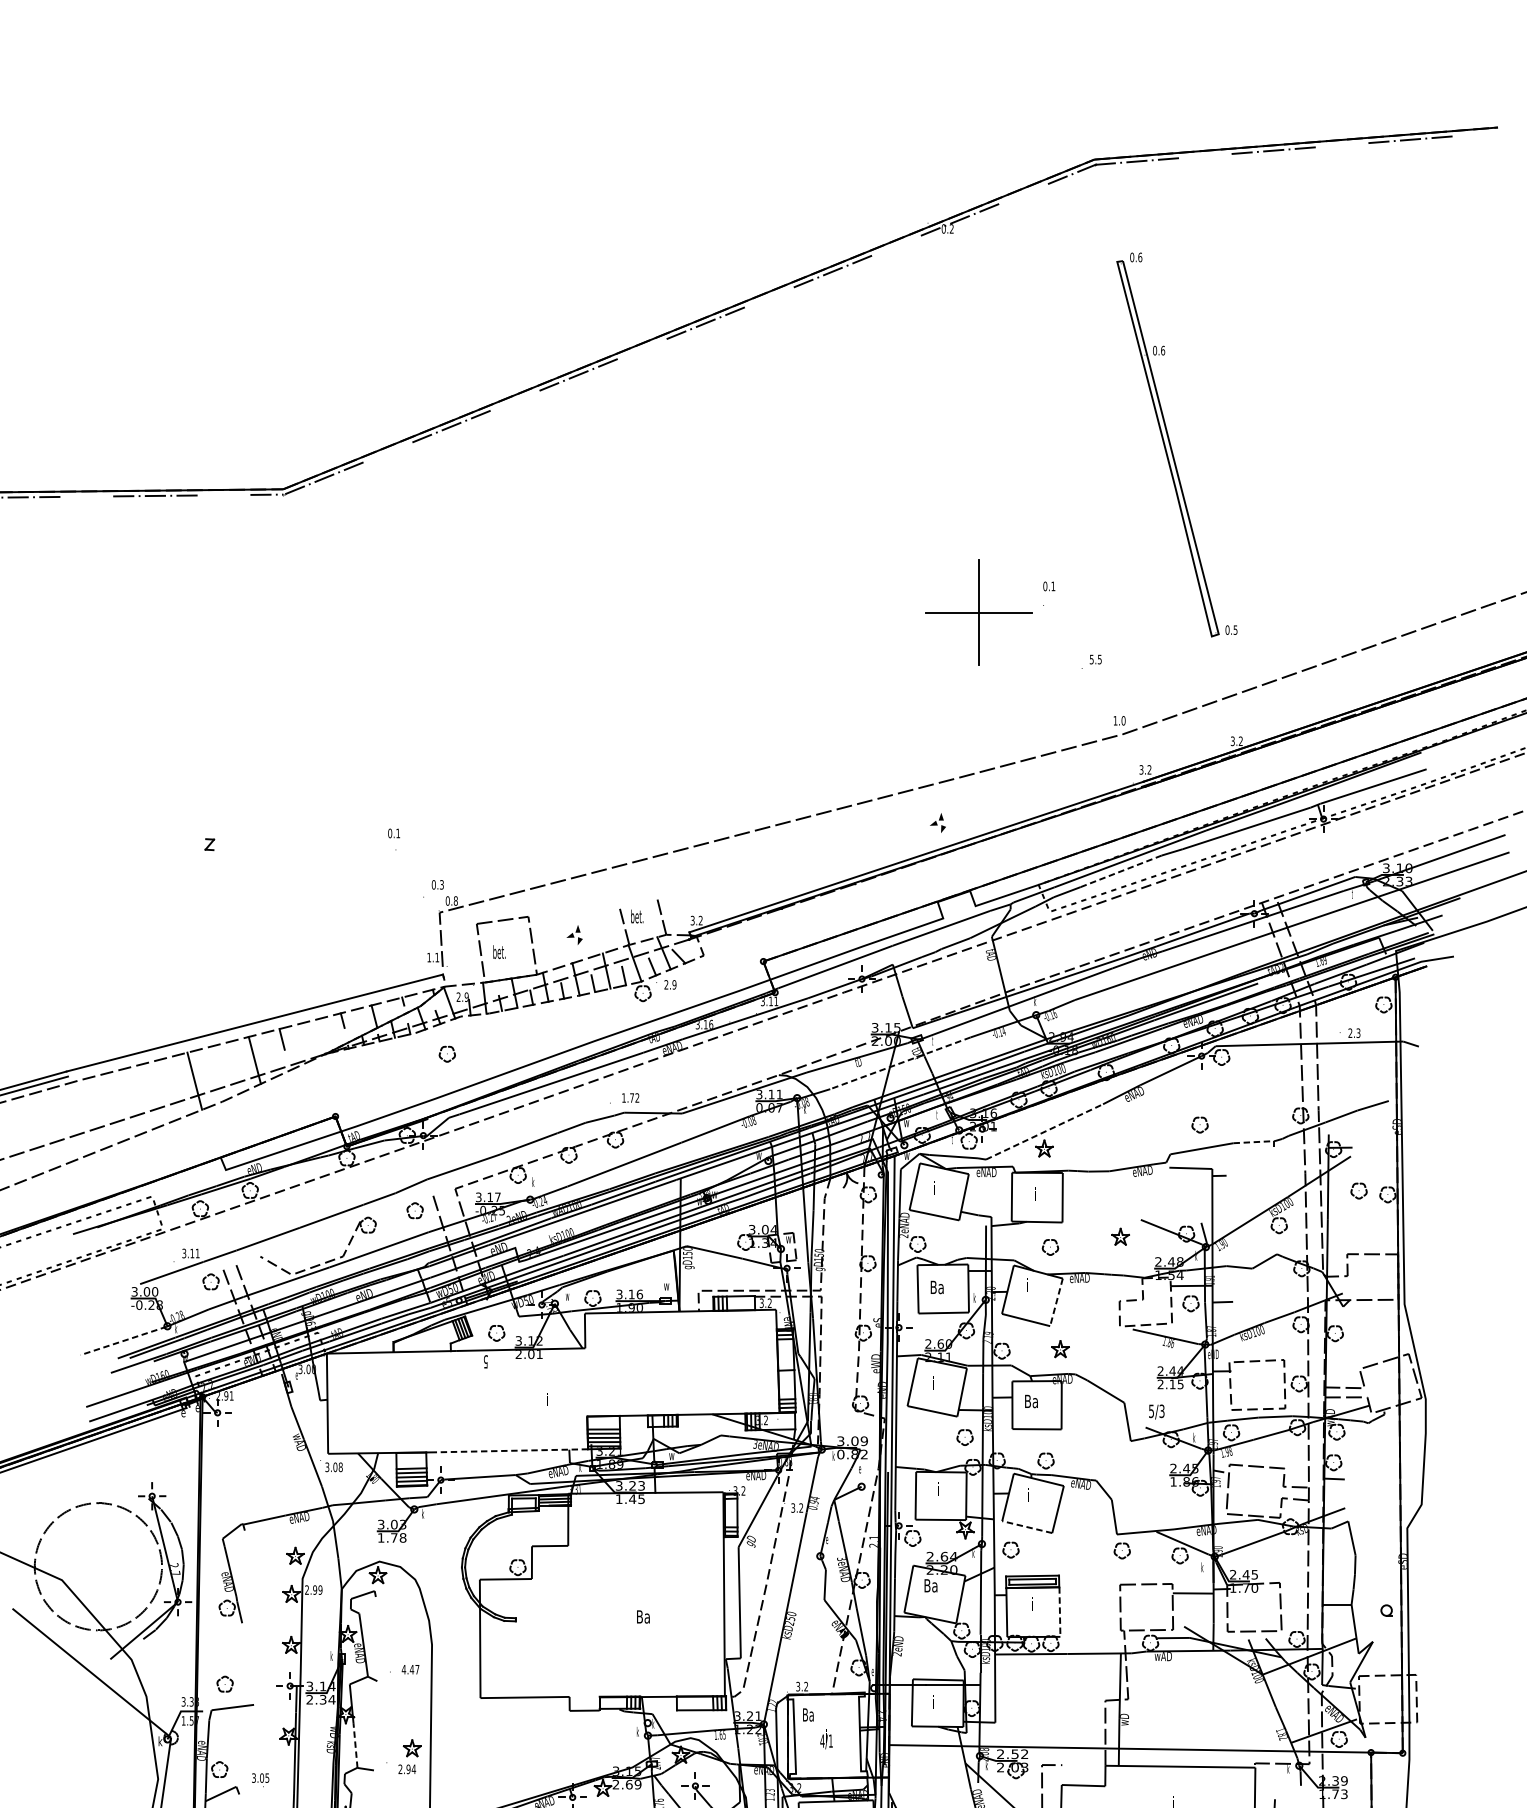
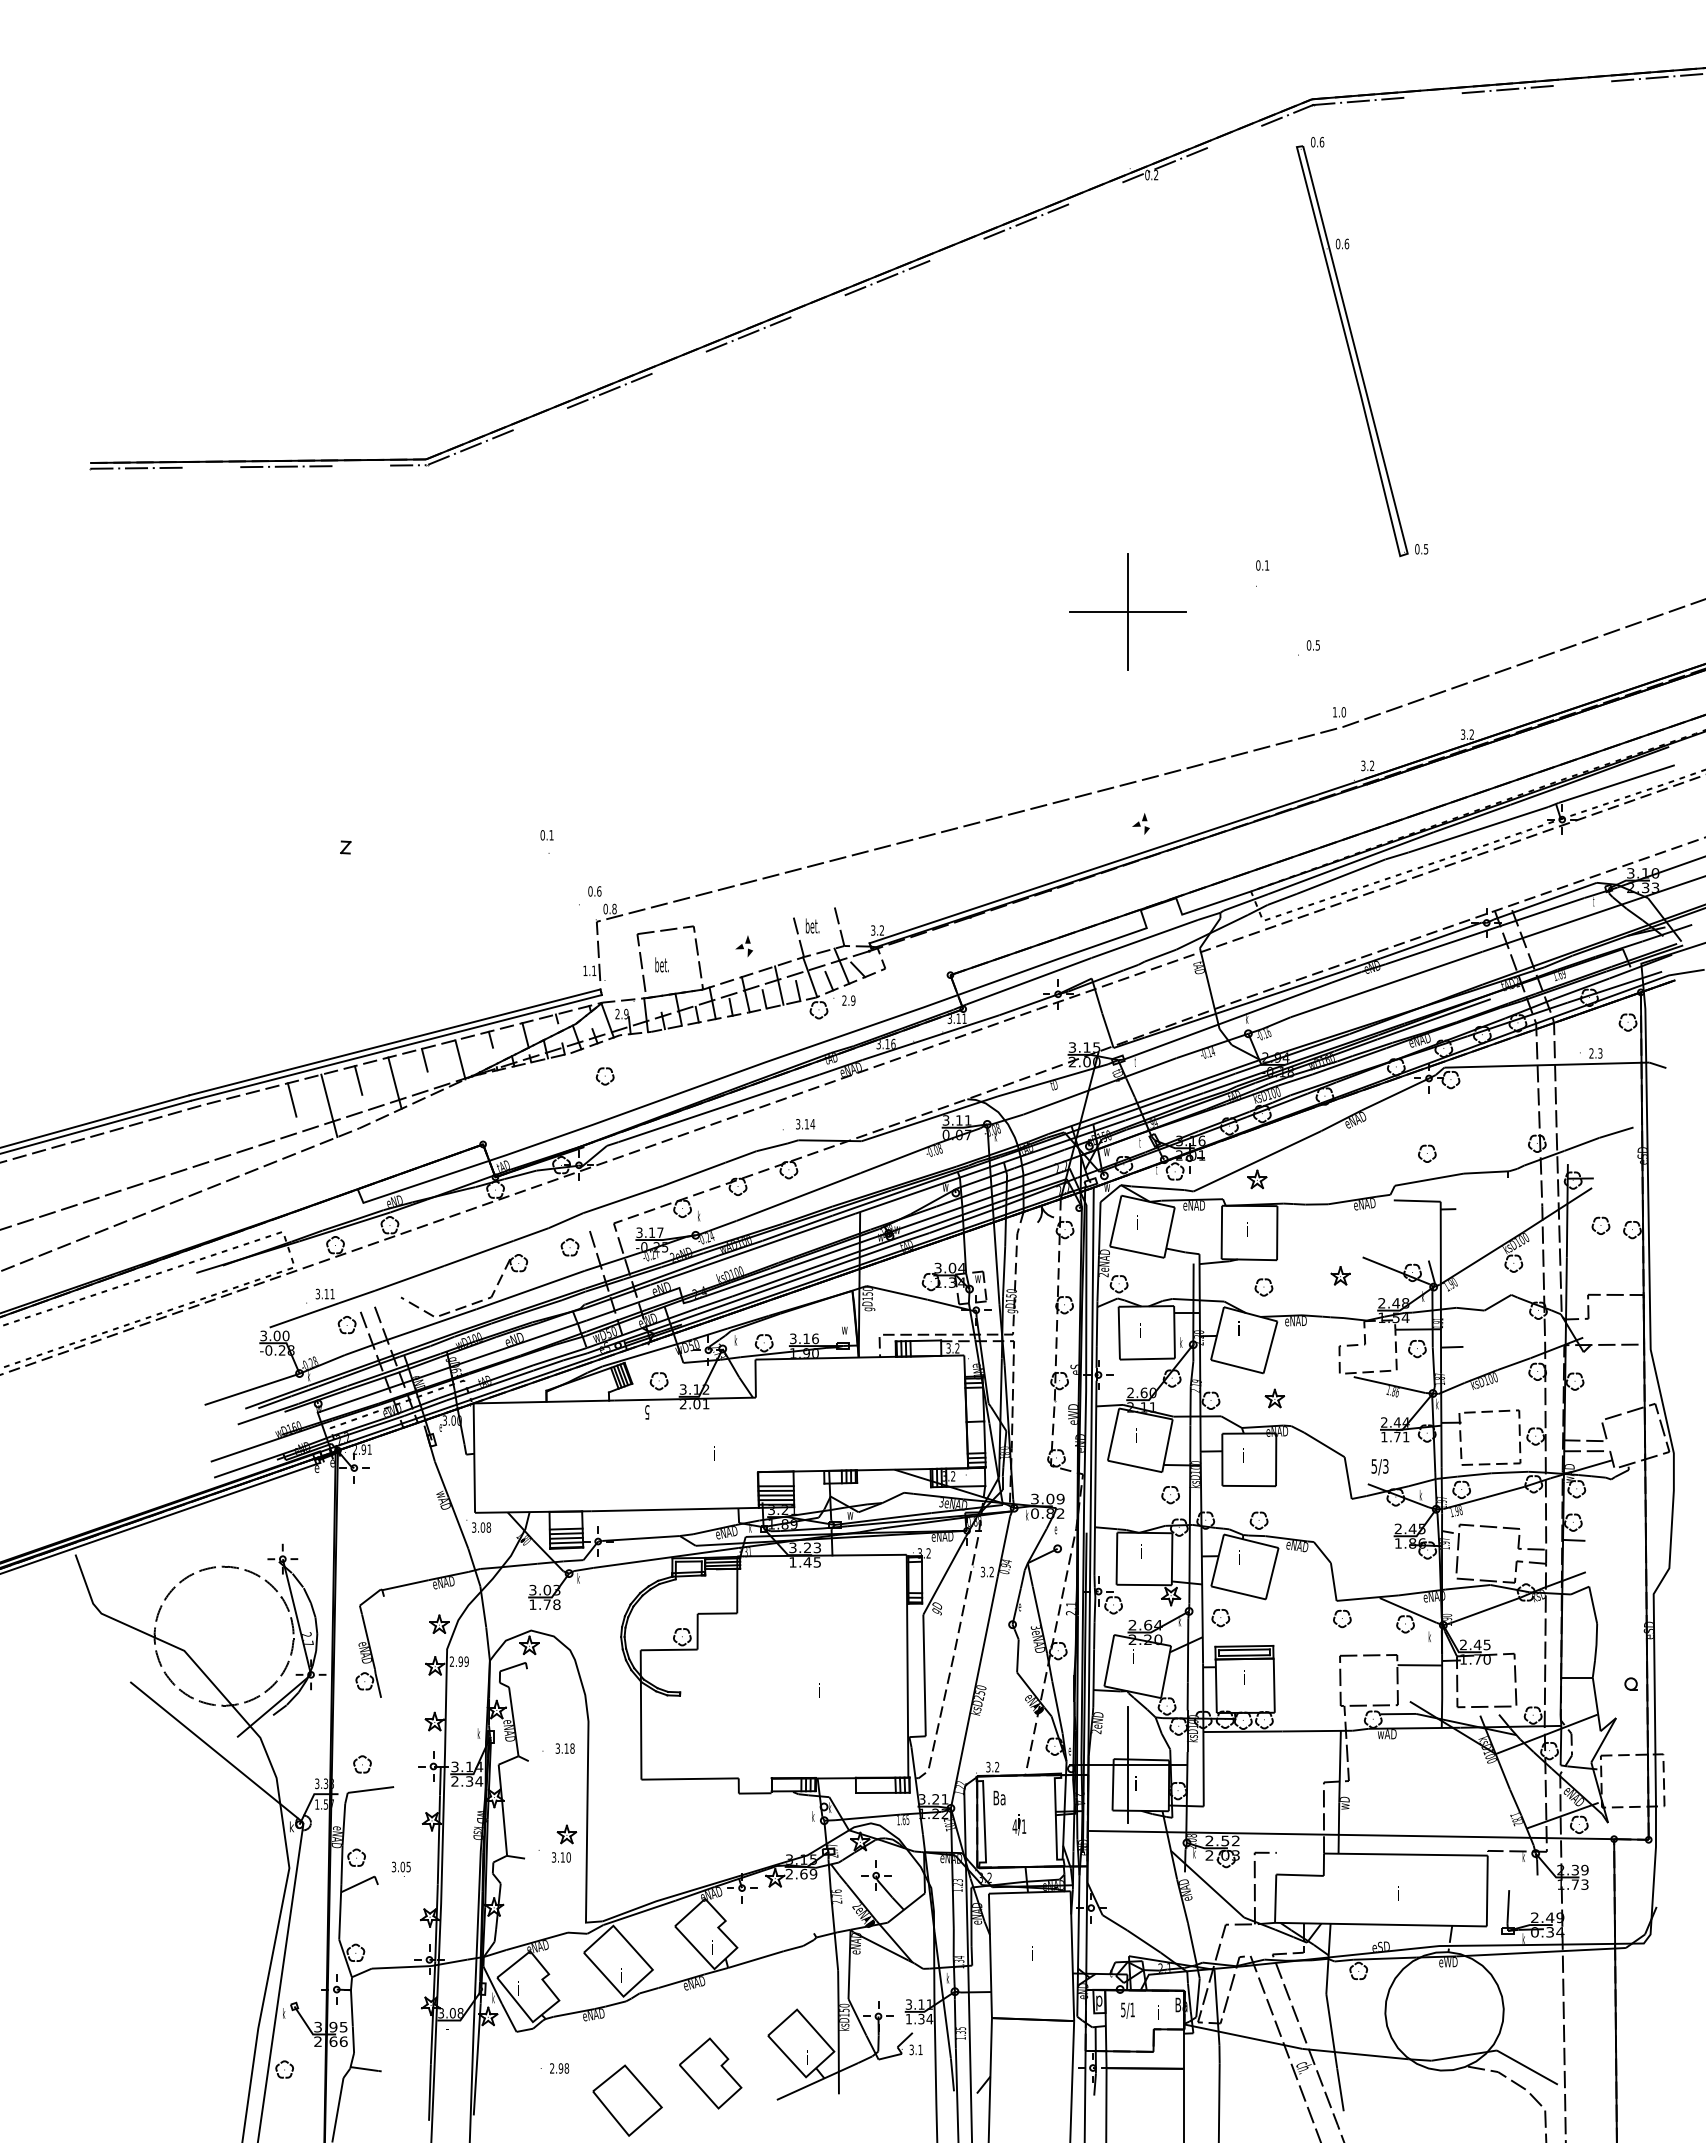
part: (1176, 445) -> (1361, 347), moved
part: (978, 612) -> (1127, 611), moved
text: (1091, 659) -> (1308, 645), 5.5 -> 0.5
line: (1121, 871) -> (1341, 876), dashed -> solid
text: (442, 884) -> (599, 891), 0.3 -> 0.6
line: (255, 1027) -> (395, 1047), added
line: (314, 1038) -> (460, 1059), added
line: (221, 1057) -> (358, 1080), added
line: (900, 1063) -> (1100, 1086), dashed -> solid
line: (160, 1075) -> (291, 1099), added
text: (630, 1098) -> (805, 1124), 1.72 -> 3.14
line: (1044, 1132) -> (1257, 1161), dashed -> solid
line: (1254, 1142) -> (1486, 1172), dashed -> solid
text: (937, 1286) -> (1140, 1330), Ba -> i
text: (567, 1296) -> (736, 1340), w -> k
line: (1056, 1302) -> (1270, 1347), dashed -> solid
line: (123, 1340) -> (251, 1389), dashed -> solid
text: (1213, 1353) -> (1441, 1403), eWD -> k
text: (1170, 1383) -> (1395, 1436), 2.15 -> 1.71
text: (1031, 1401) -> (1243, 1455), Ba -> i
line: (511, 1450) -> (675, 1509), dashed -> solid
line: (1027, 1526) -> (1238, 1592), dashed -> solid
text: (931, 1585) -> (1133, 1656), Ba -> i
line: (1060, 1612) -> (1274, 1686), dashed -> solid
text: (643, 1616) -> (819, 1690), Ba -> i
text: (410, 1669) -> (564, 1748), 4.47 -> 3.18
line: (925, 1684) -> (1127, 1764), added
line: (355, 1745) -> (504, 1831), dashed -> solid
text: (407, 1769) -> (561, 1857), 2.94 -> 3.10

